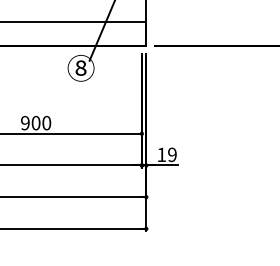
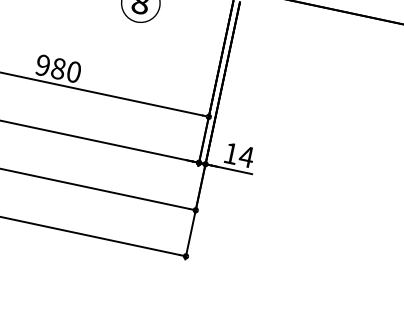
text: (35, 123) -> (57, 69), 900 -> 980
text: (172, 154) -> (246, 156), 19 -> 14

